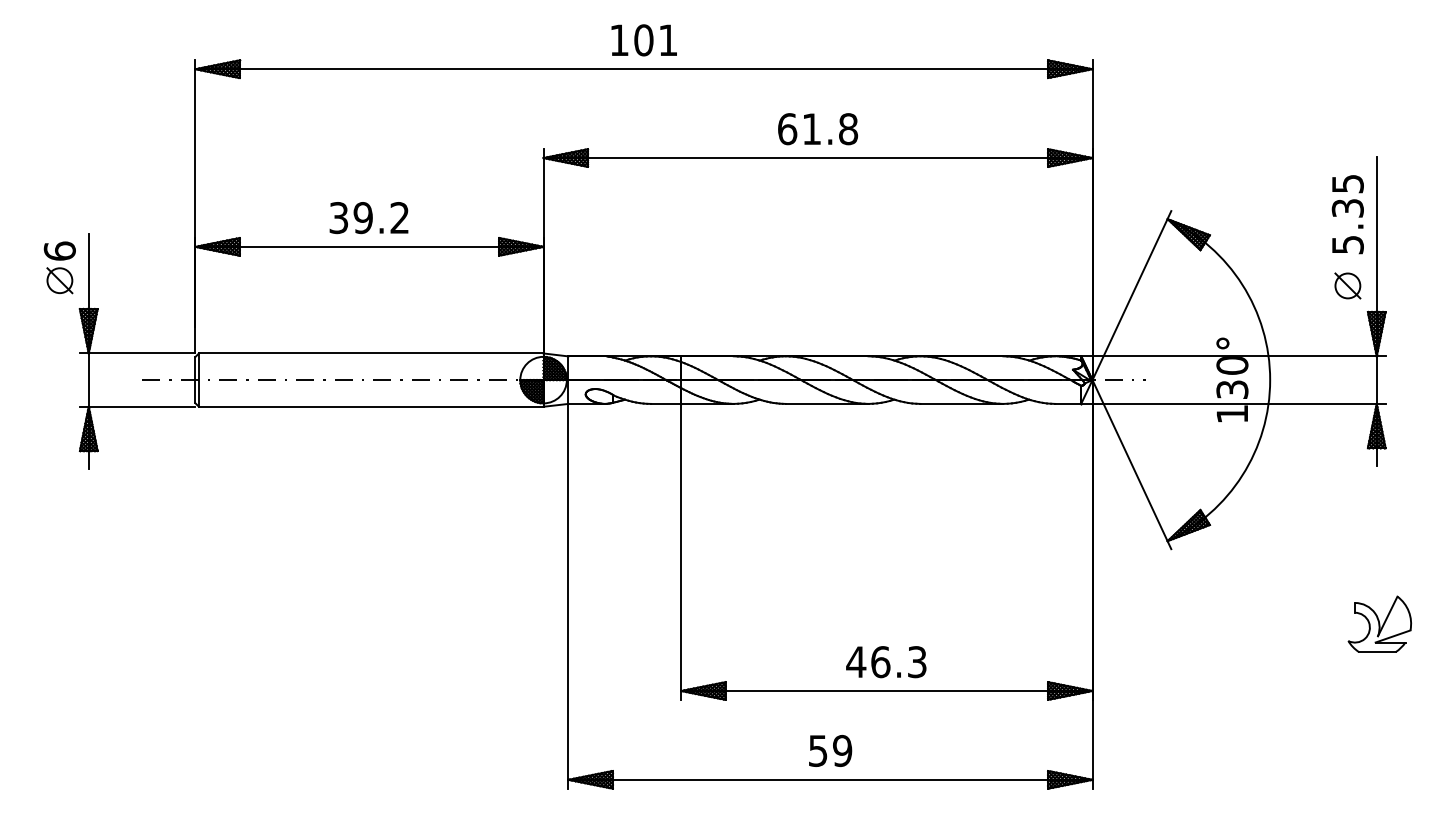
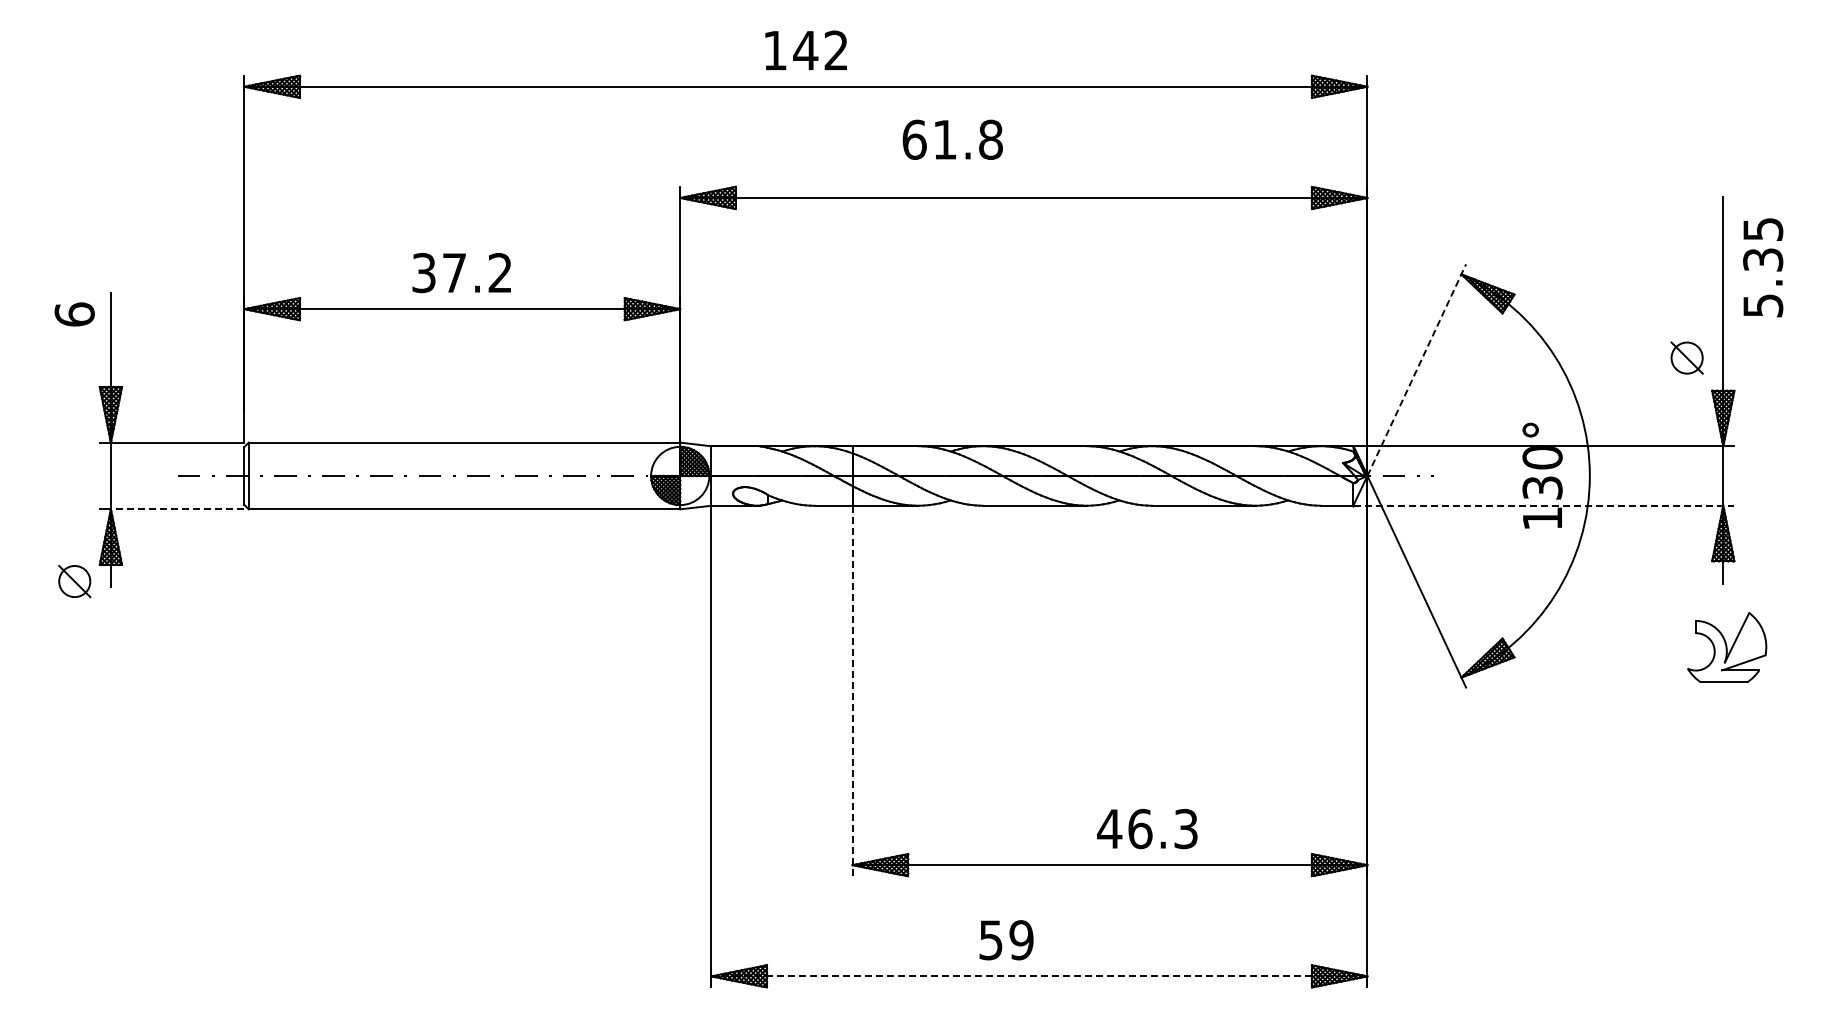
text: (655, 40) -> (820, 50), 101 -> 142
text: (817, 128) -> (952, 139), moved
text: (1348, 214) -> (1763, 267), moved
text: (363, 217) -> (454, 272), 39.2 -> 37.2
part: (59, 280) -> (74, 581), moved
line: (1131, 295) -> (1416, 370), solid -> dashed
line: (1233, 403) -> (1544, 505), solid -> dashed
line: (141, 406) -> (177, 509), solid -> dashed
line: (681, 552) -> (852, 691), solid -> dashed
part: (1380, 624) -> (1727, 647), moved
text: (886, 662) -> (1147, 829), moved
text: (830, 751) -> (1006, 940), moved
line: (830, 779) -> (1039, 976), solid -> dashed

